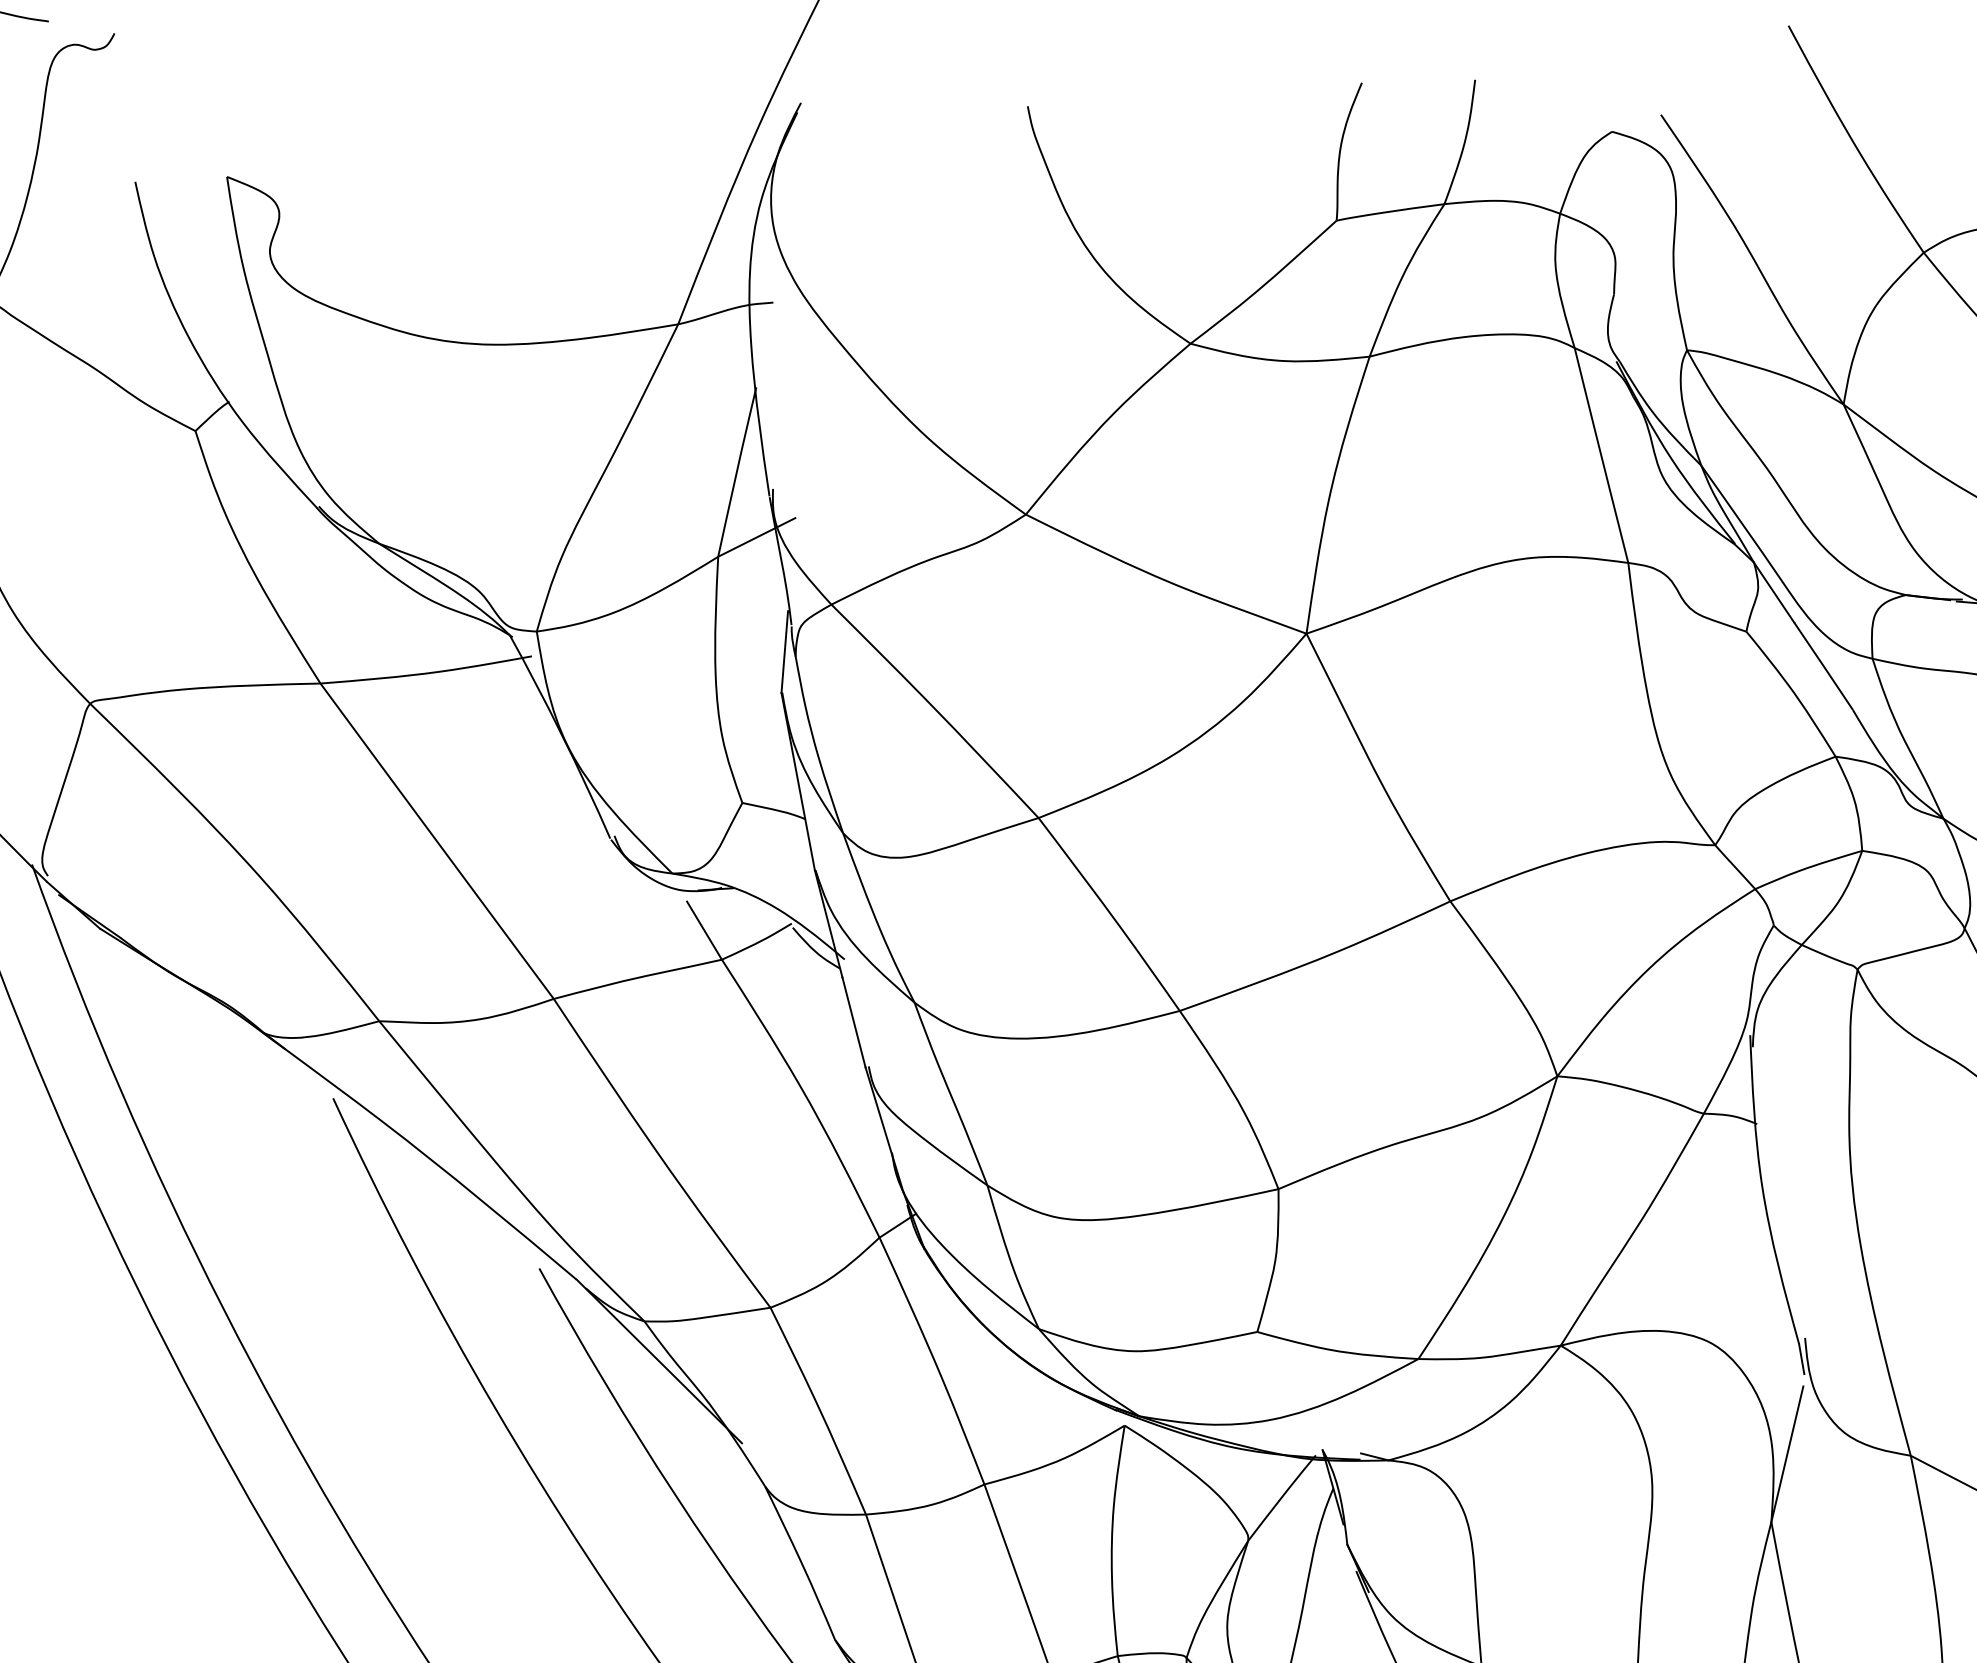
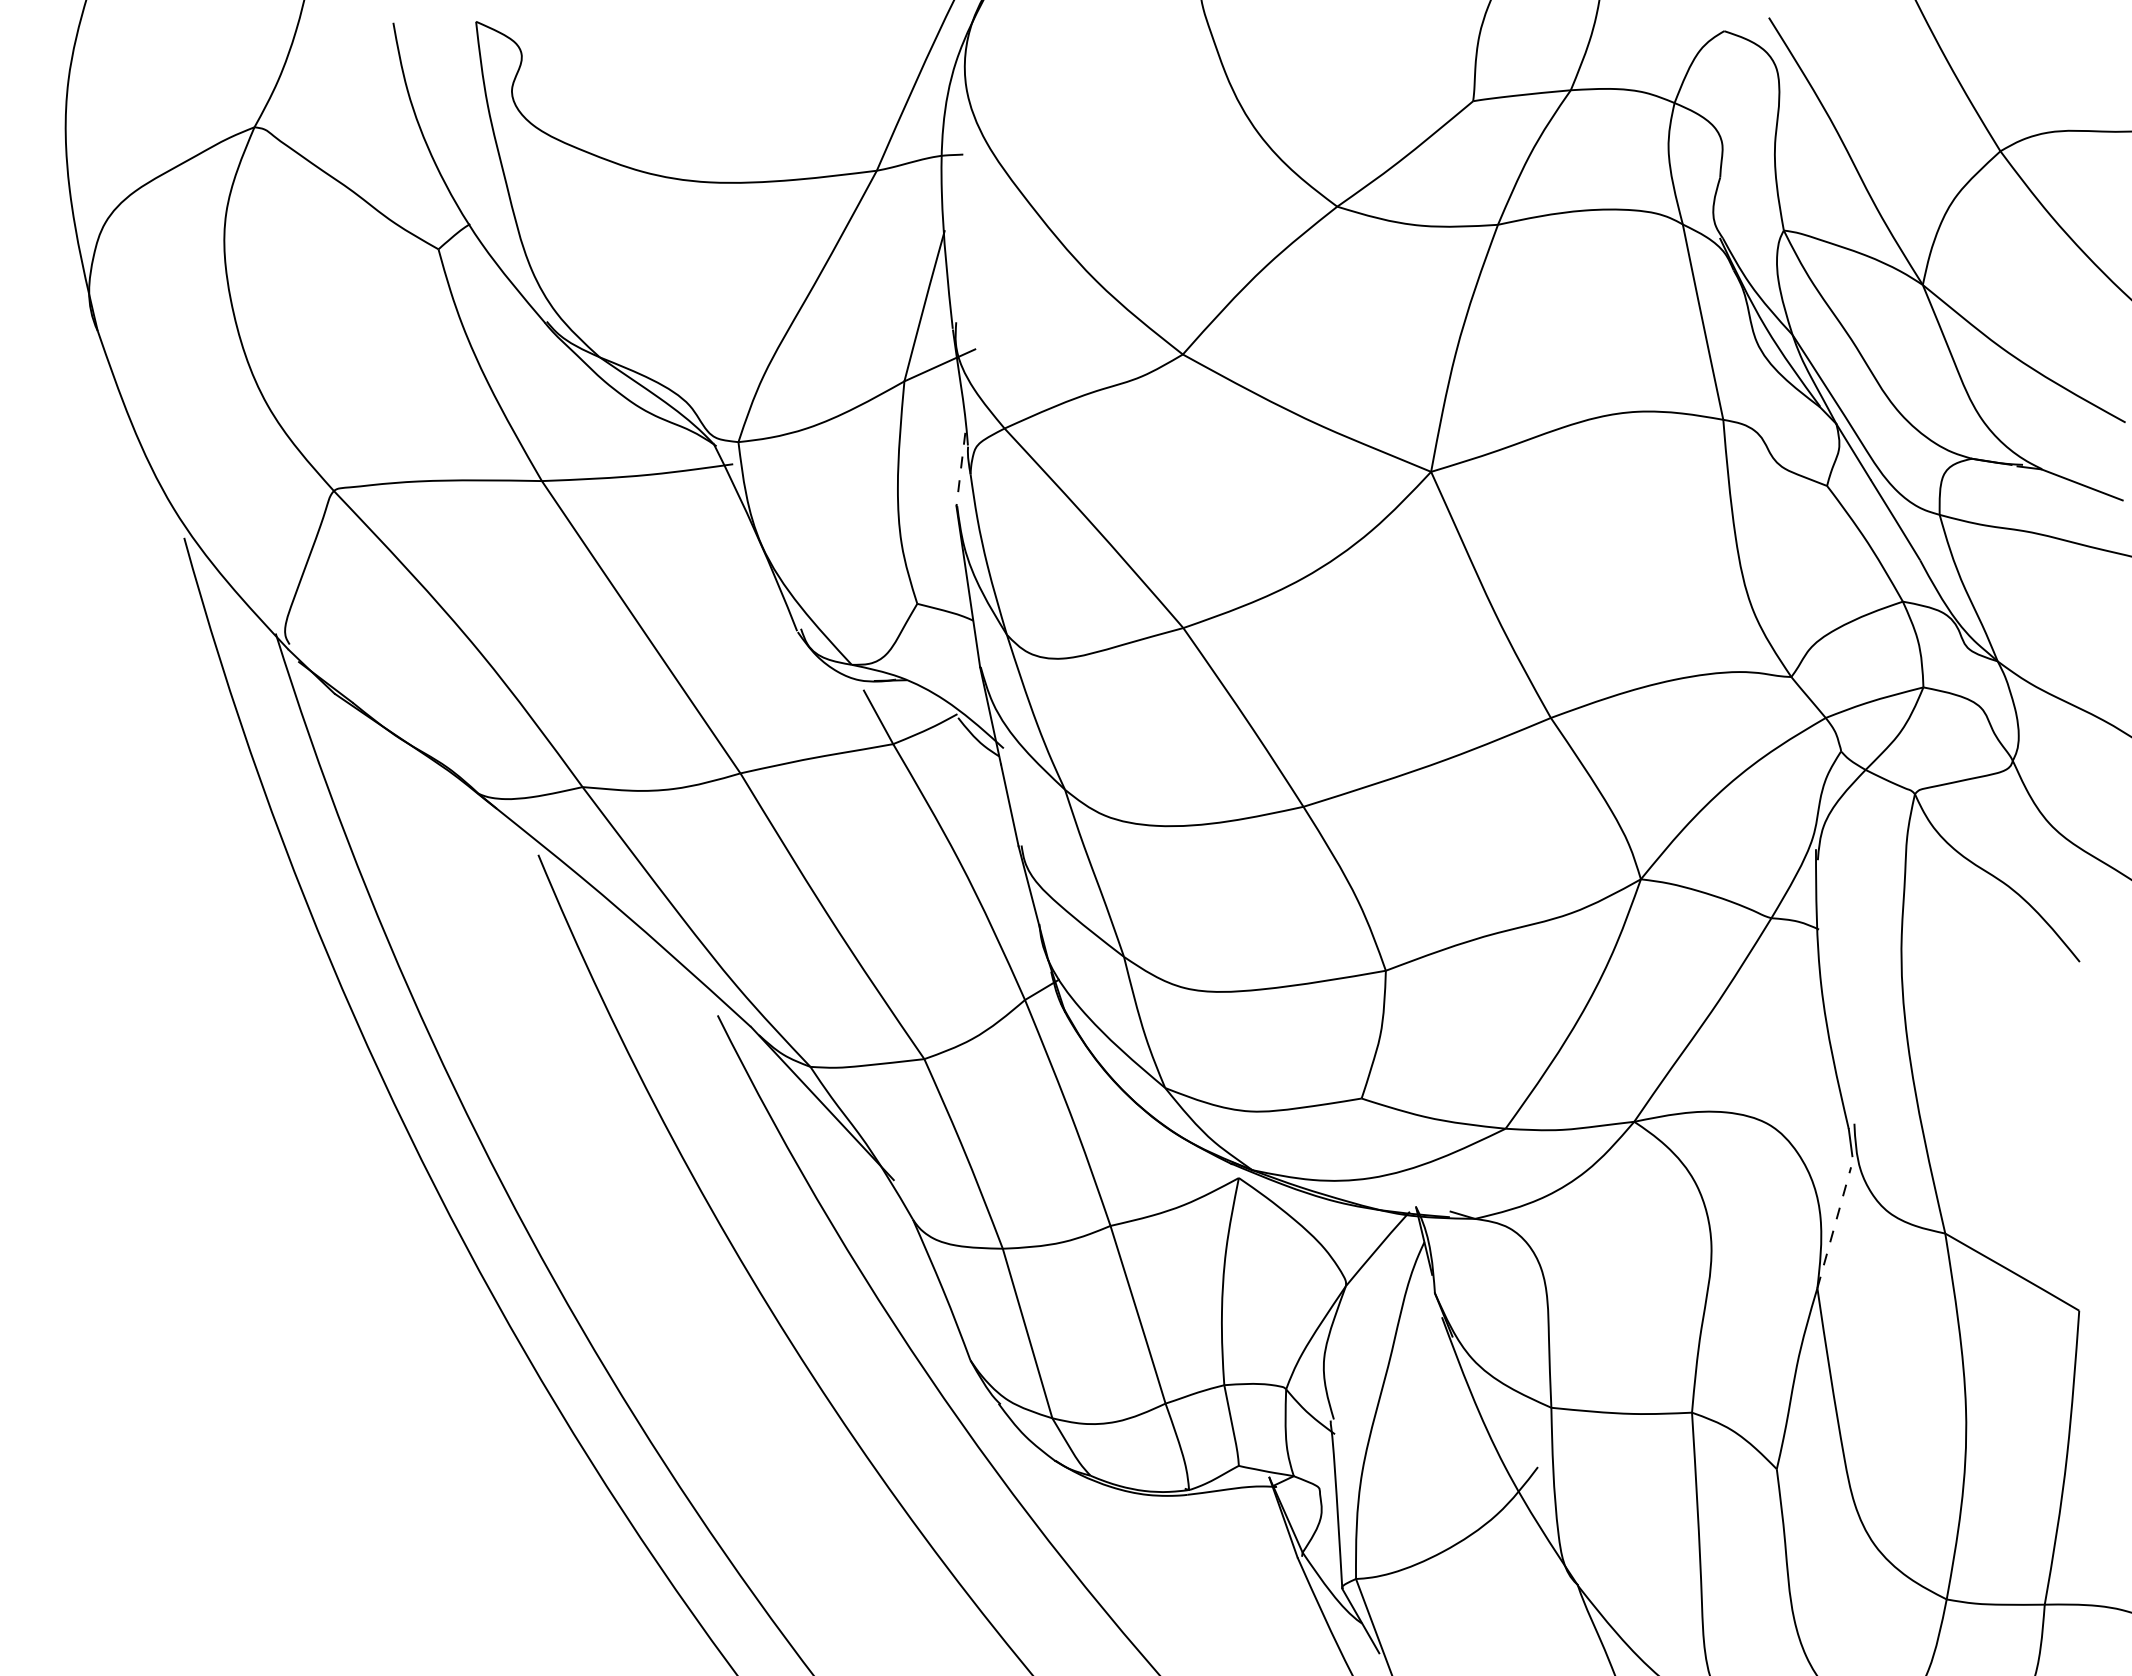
line: (784, 652) -> (960, 469), solid -> dashed
line: (1787, 1453) -> (1834, 1227), solid -> dashed

